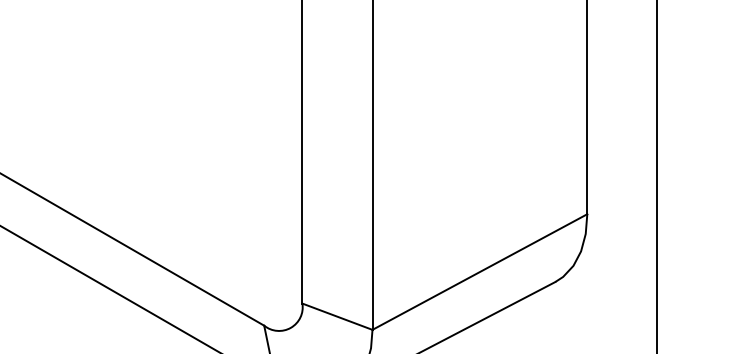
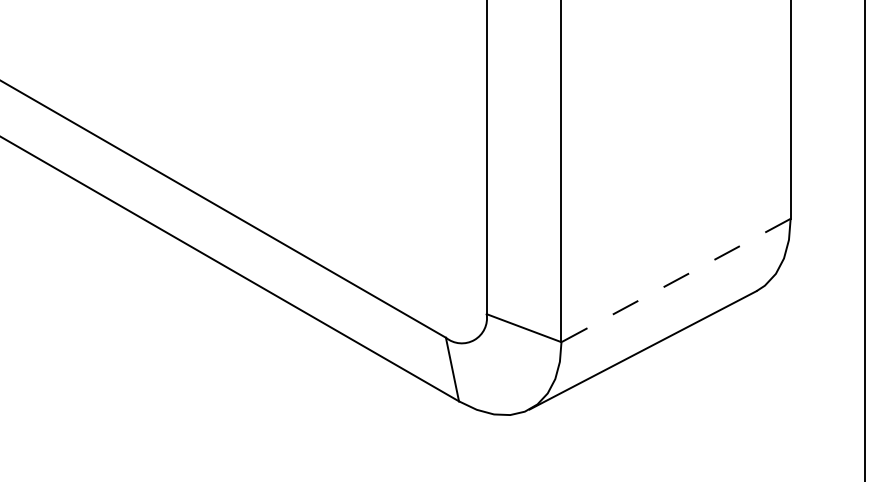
line: (479, 272) -> (675, 280), solid -> dashed

